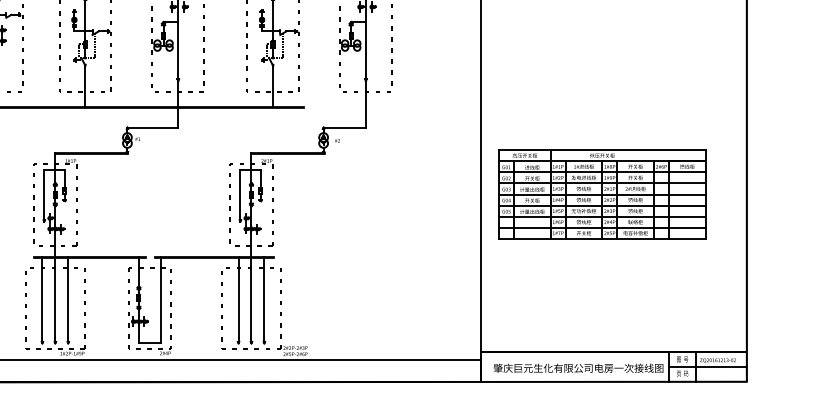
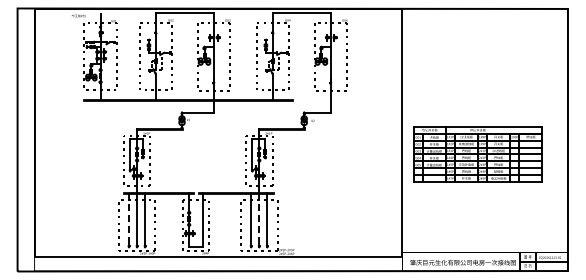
line: (43, 297) -> (129, 218), solid -> dashed
line: (251, 297) -> (259, 218), solid -> dashed

